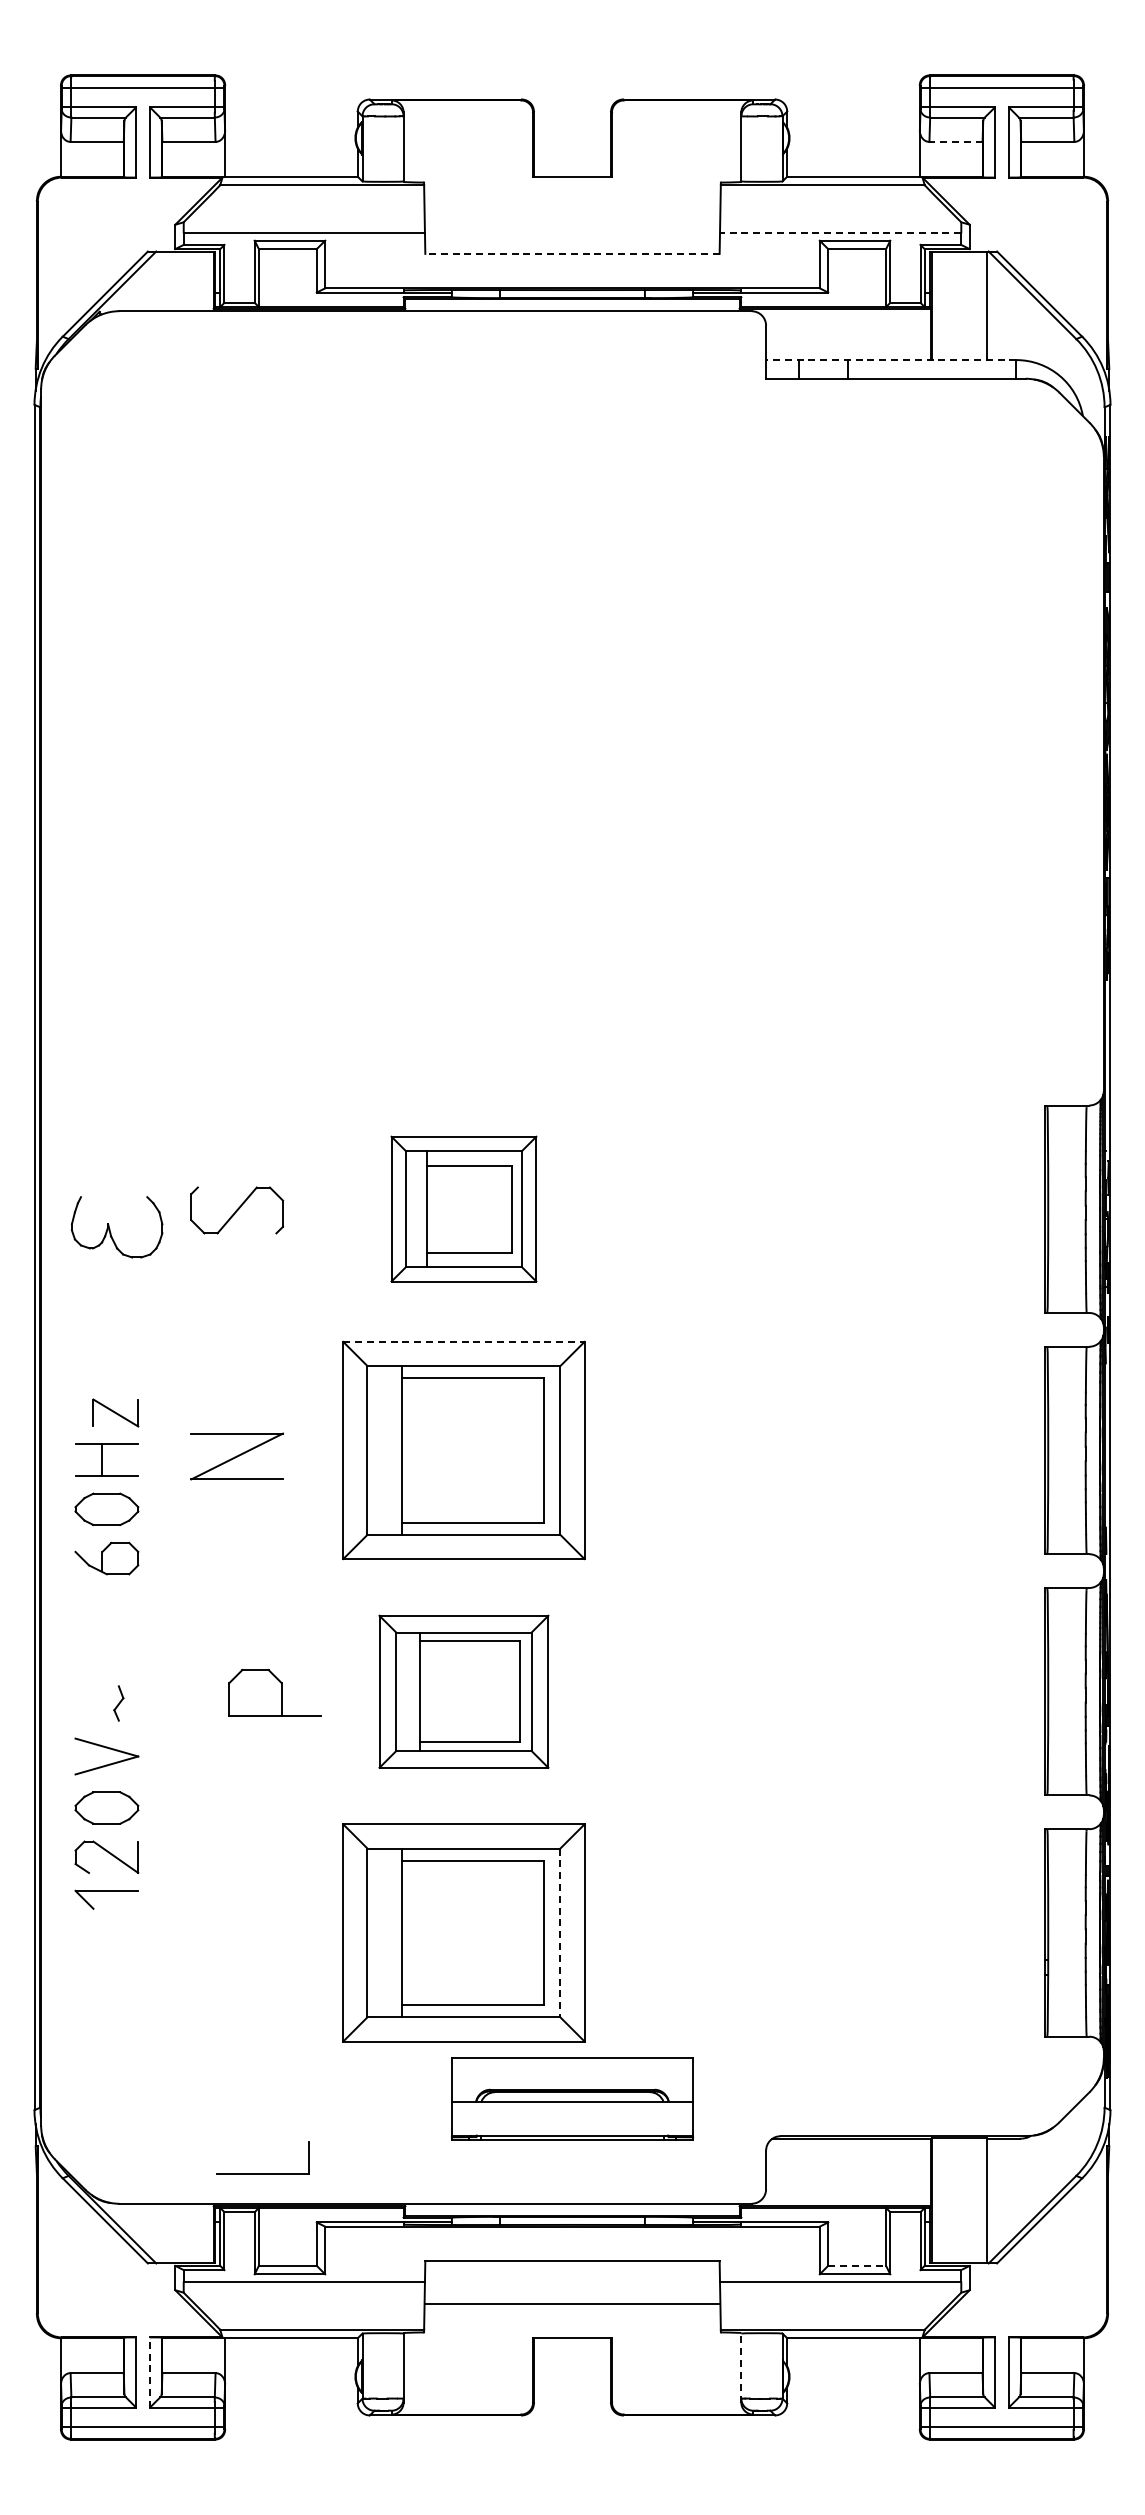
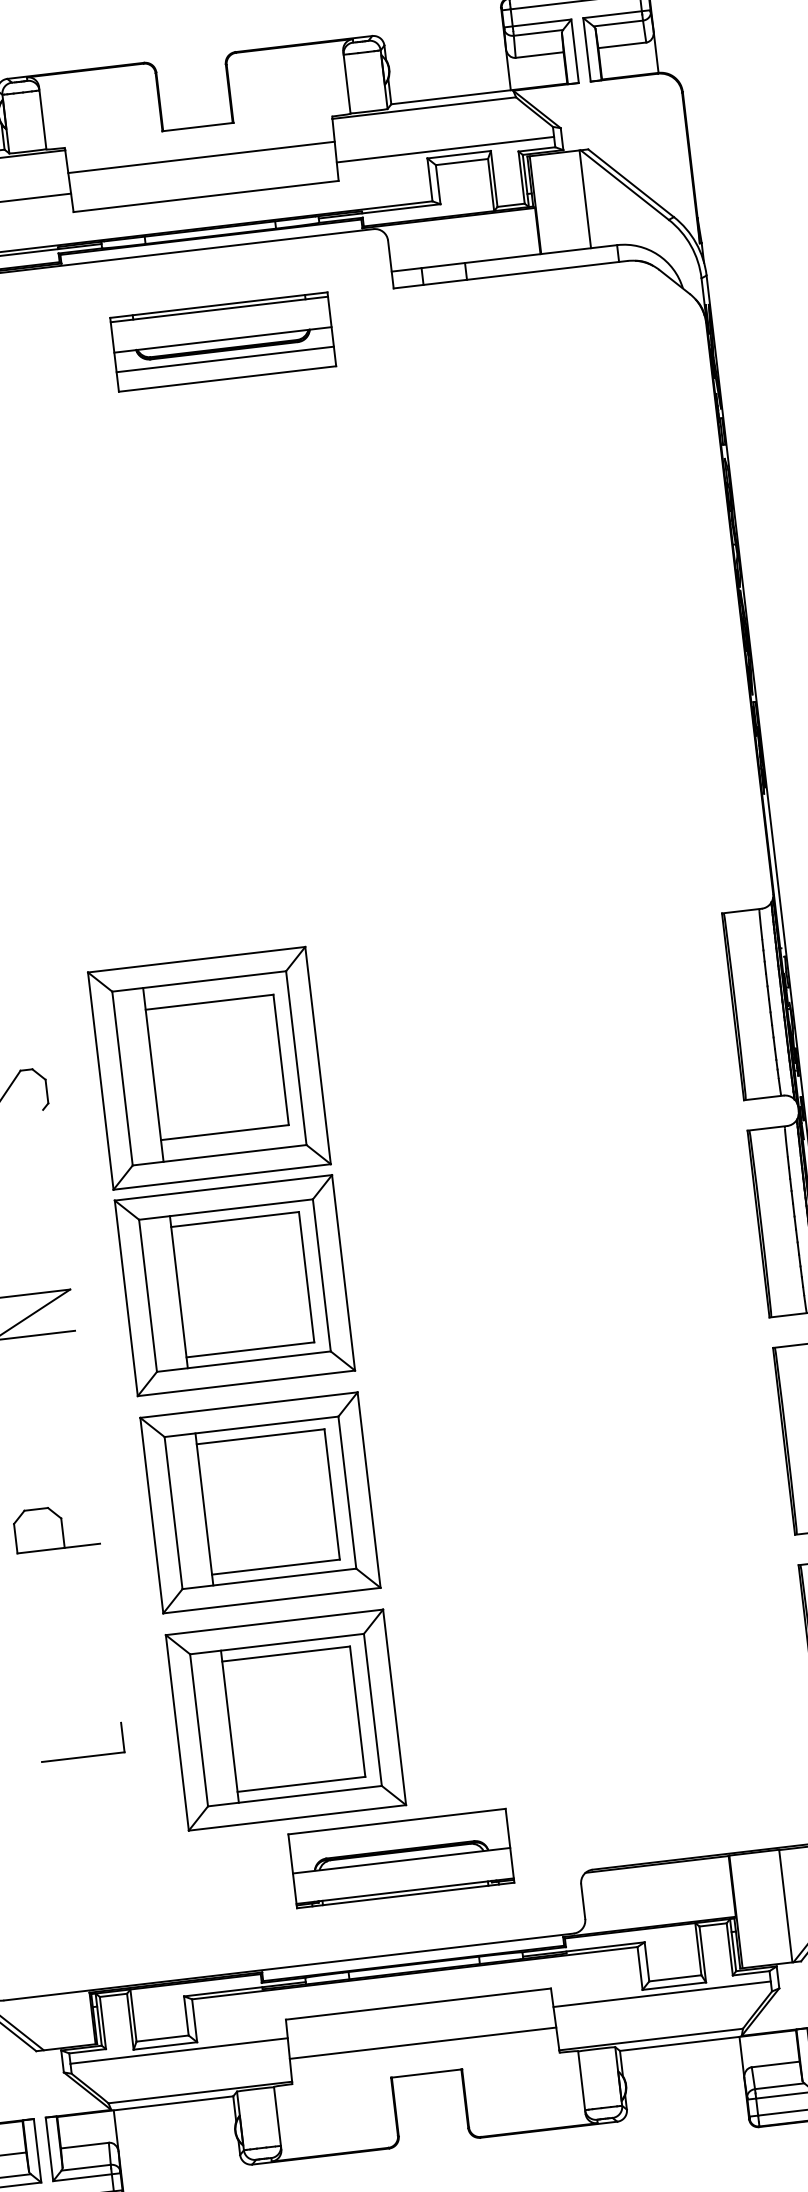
line: (956, 141) -> (540, 54), dashed -> solid
line: (572, 210) -> (201, 157), added
line: (840, 233) -> (445, 149), dashed -> solid
line: (571, 253) -> (205, 196), dashed -> solid
line: (890, 360) -> (503, 258), dashed -> solid
part: (572, 415) -> (223, 342), added
part: (463, 1208) -> (208, 1067), size x1.67
line: (463, 1341) -> (223, 1187), dashed -> solid
part: (463, 1691) -> (260, 1502), size x1.43
part: (274, 1692) -> (55, 1527), moved
line: (560, 1933) -> (373, 1710), dashed -> solid
part: (262, 2173) -> (82, 1756), moved
line: (857, 2265) -> (675, 1977), dashed -> solid
line: (741, 2367) -> (581, 2082), dashed -> solid
line: (149, 2372) -> (49, 2149), dashed -> solid

